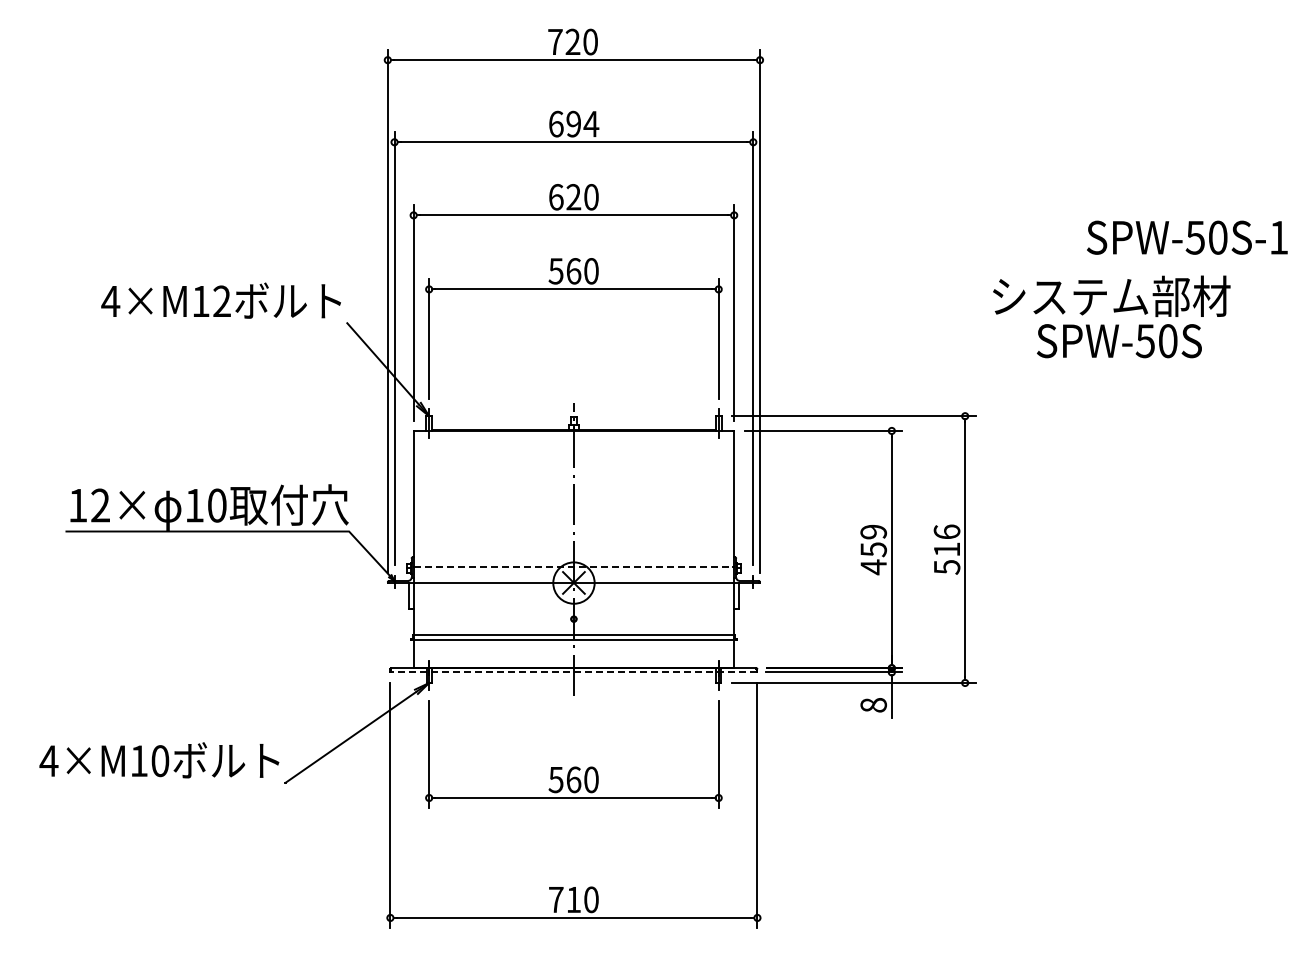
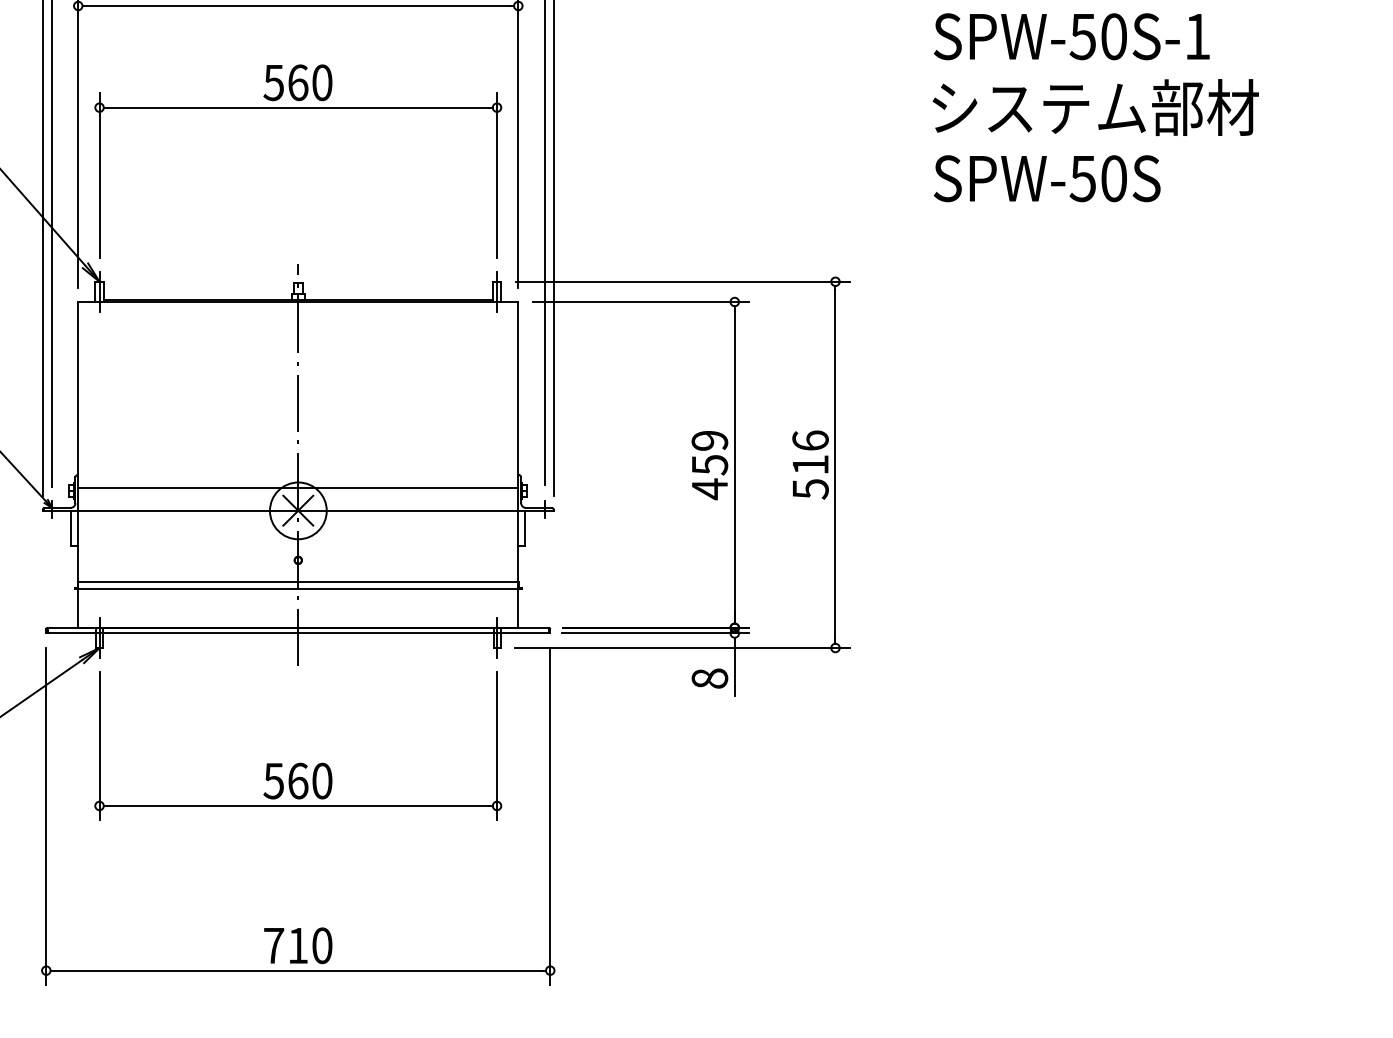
text: (1187, 237) -> (1072, 36), moved
text: (1111, 296) -> (1095, 107), moved
line: (574, 566) -> (299, 488), dashed -> solid
line: (573, 672) -> (297, 633), dashed -> solid

